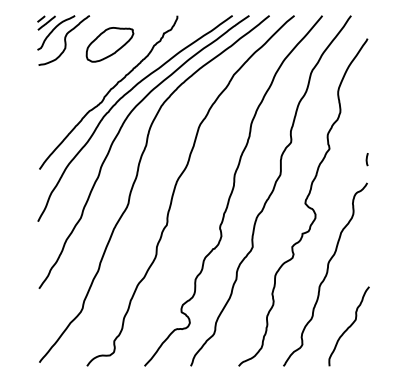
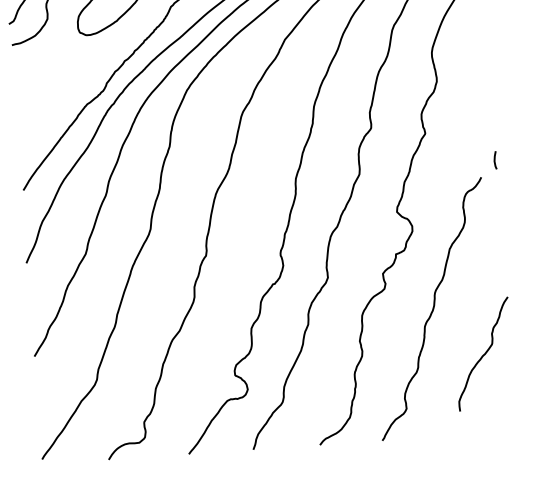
line: (366, 159) -> (494, 160), moved
curve: (348, 326) -> (482, 354), moved

